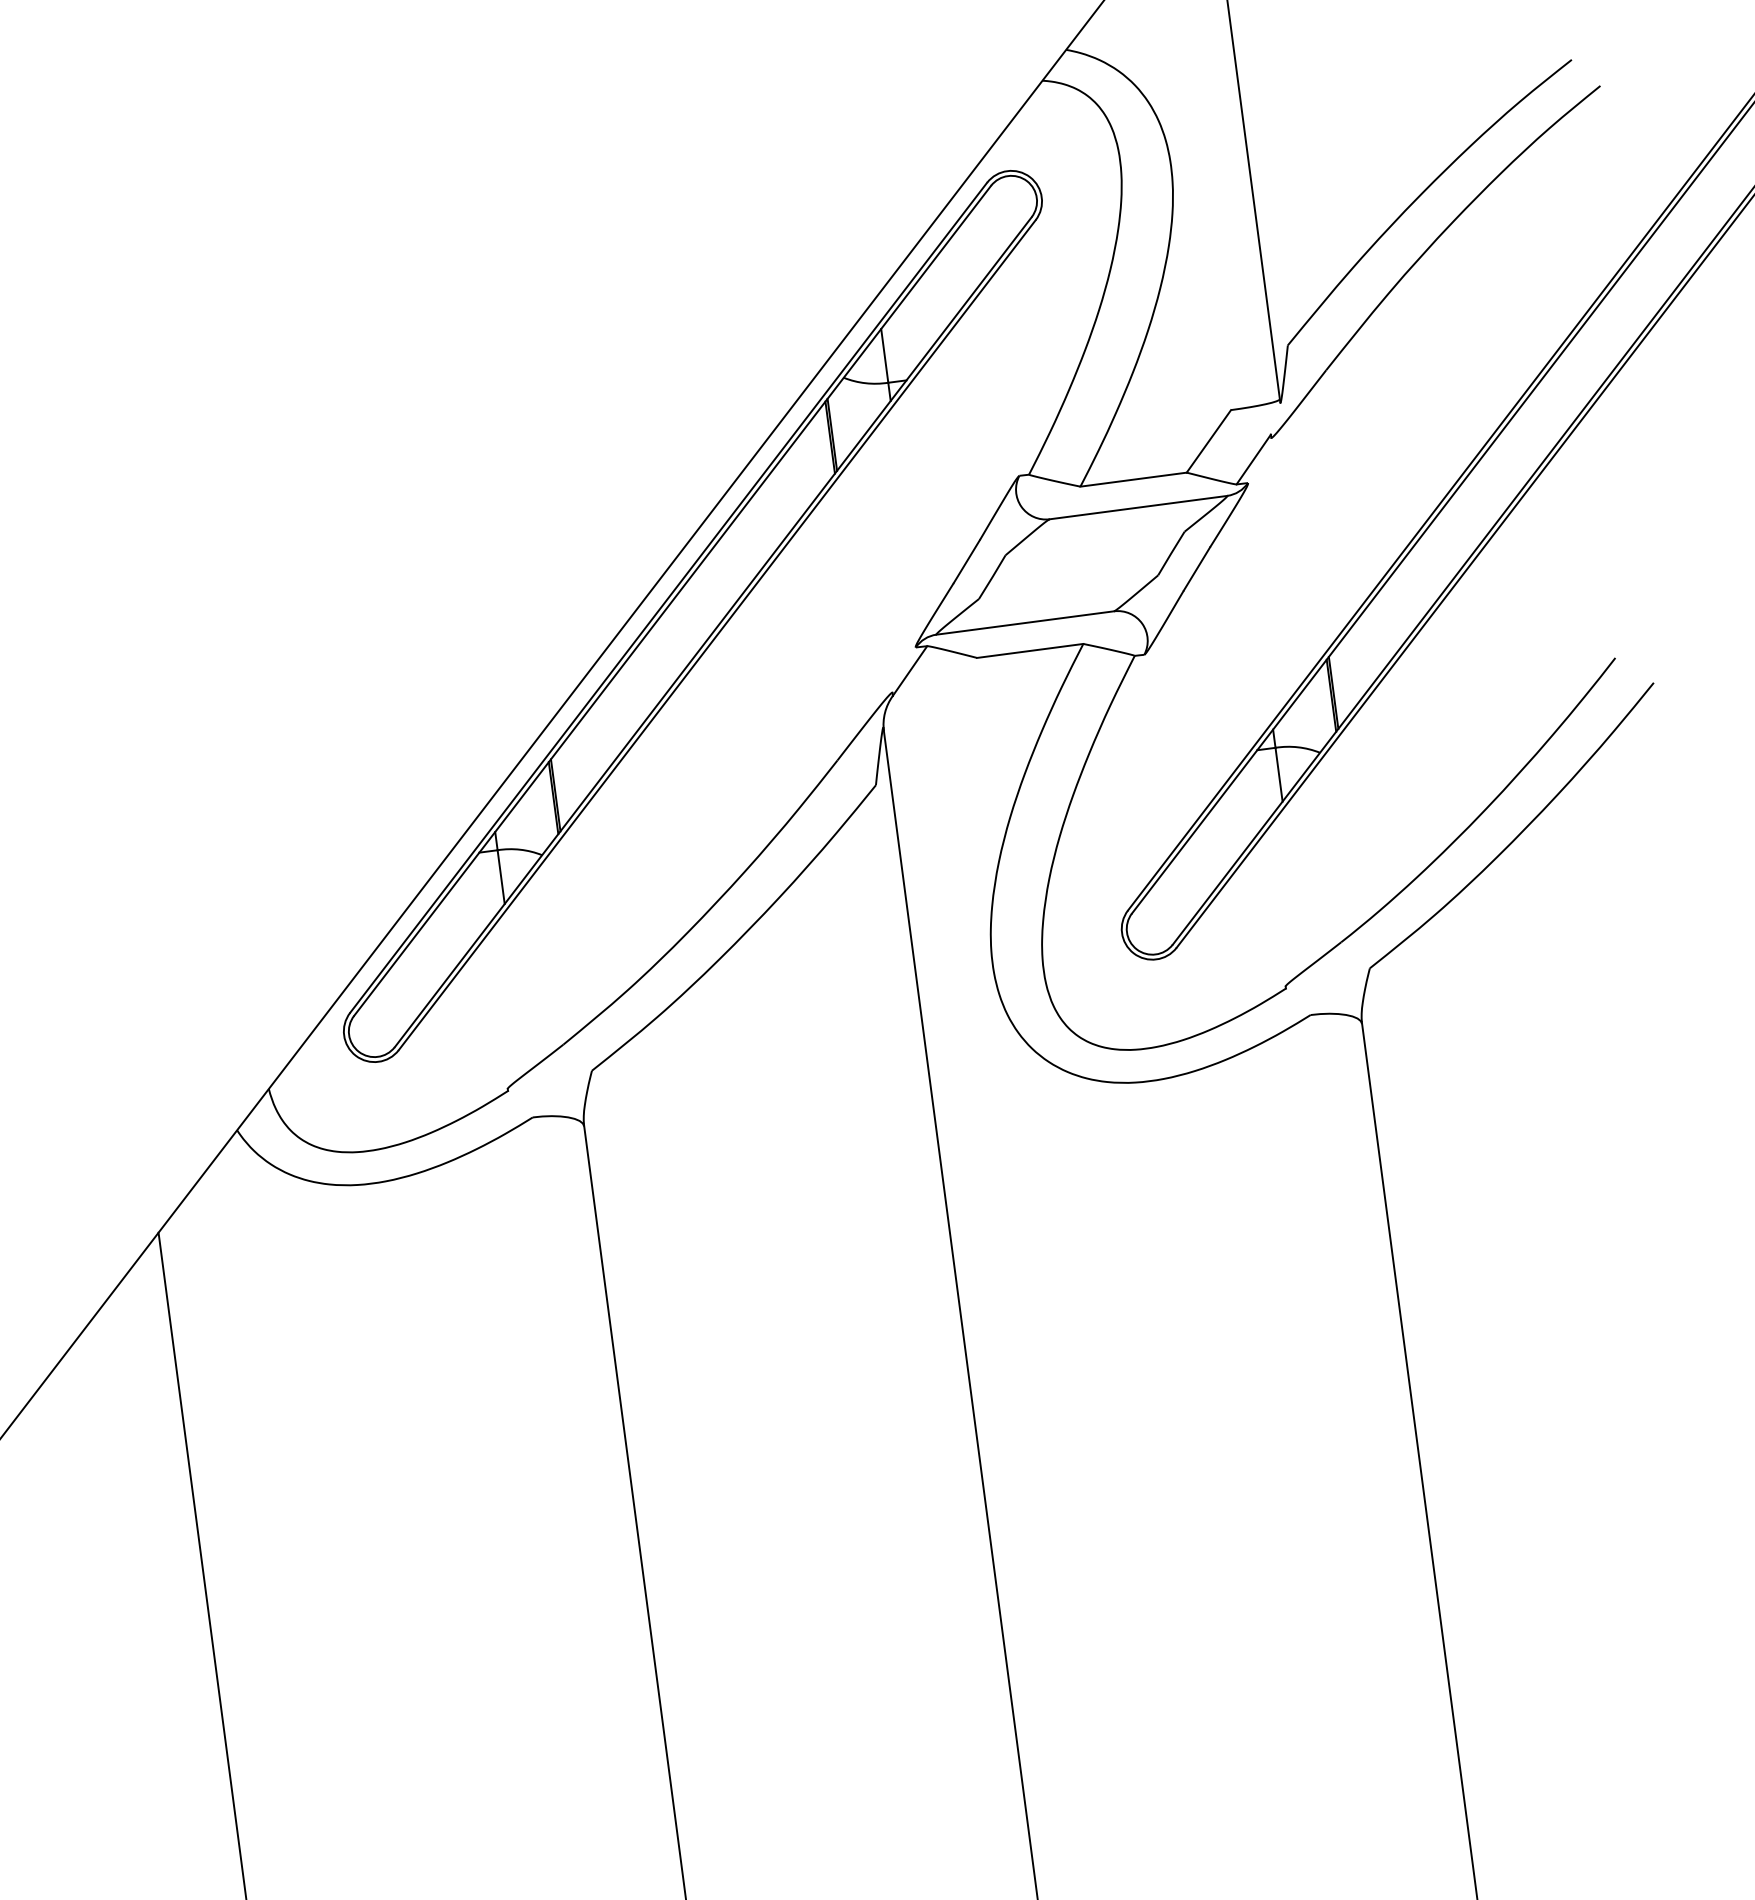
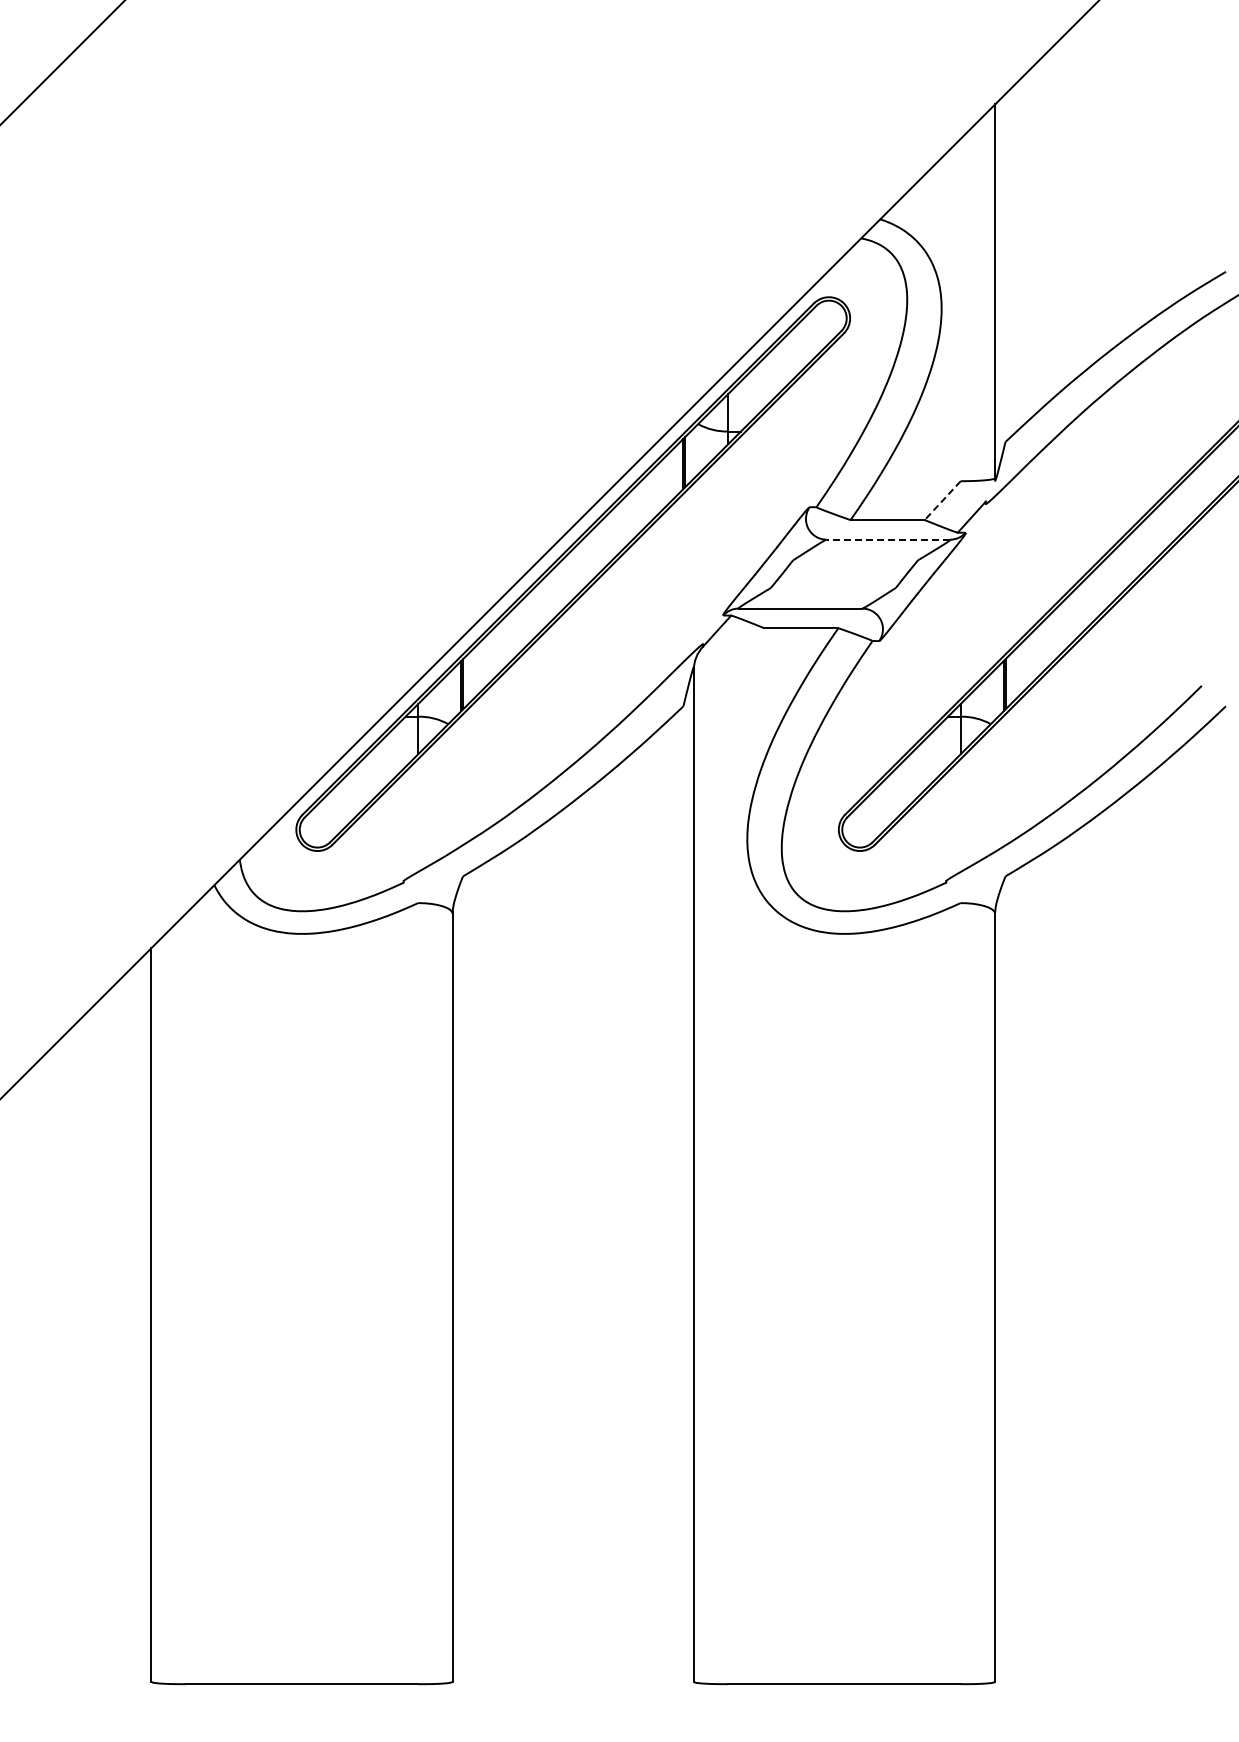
line: (1208, 441) -> (942, 500), solid -> dashed
line: (1138, 507) -> (888, 539), solid -> dashed

